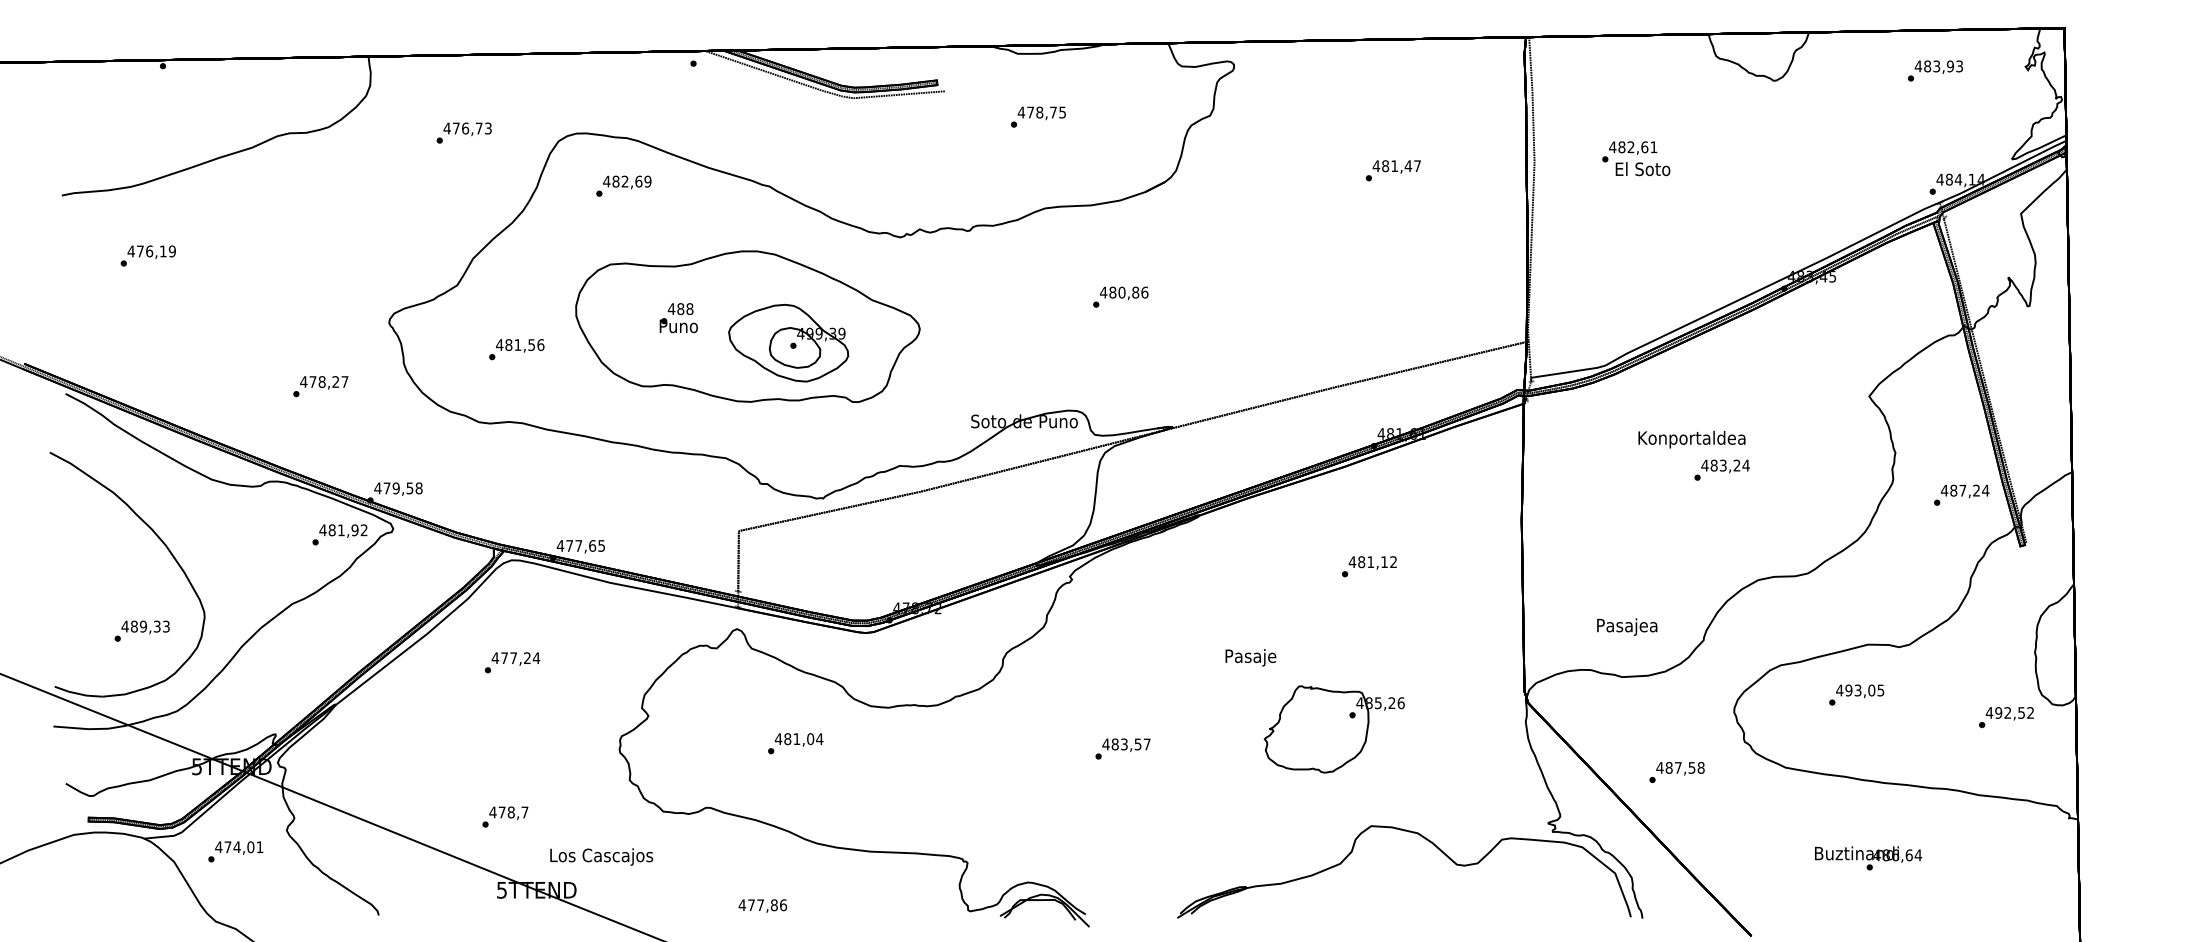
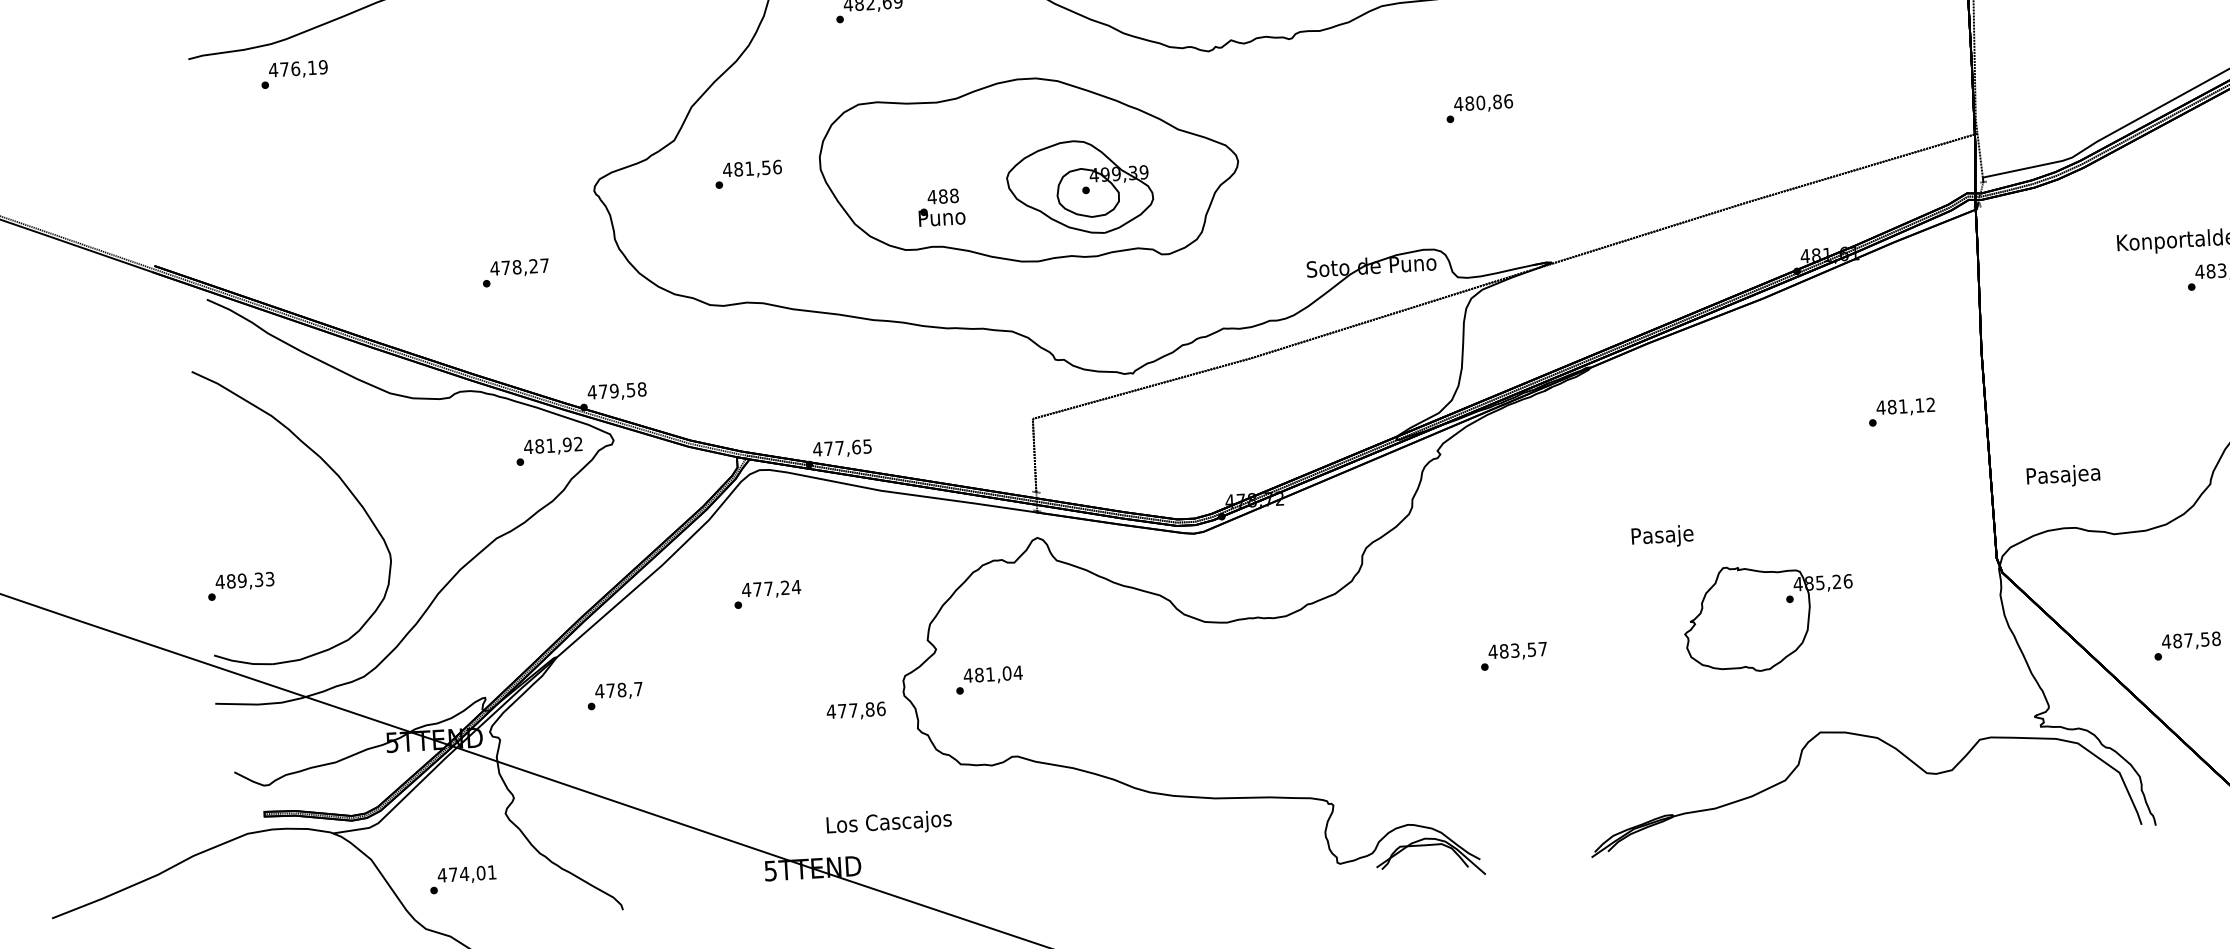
text: (147, 255) -> (293, 73), moved
text: (678, 318) -> (941, 208), moved
text: (516, 349) -> (748, 174), moved
text: (1369, 566) -> (1901, 411), moved
text: (1627, 626) -> (2063, 475), moved
text: (141, 630) -> (240, 585), moved
text: (795, 743) -> (989, 679), moved
text: (505, 816) -> (615, 695), moved
text: (235, 851) -> (462, 879), moved
text: (762, 905) -> (855, 710), moved

